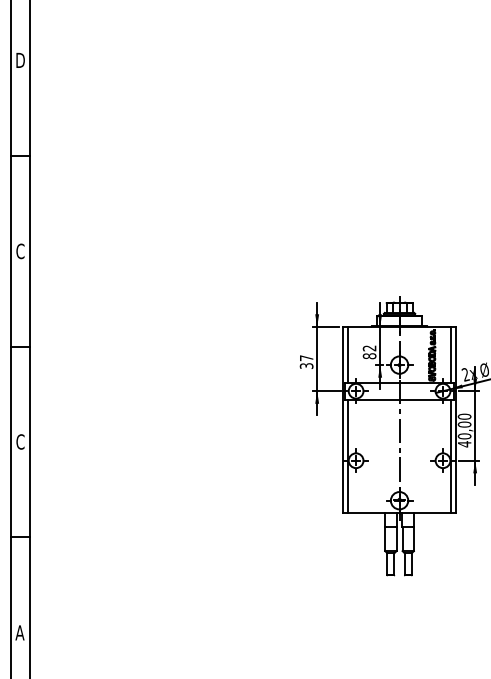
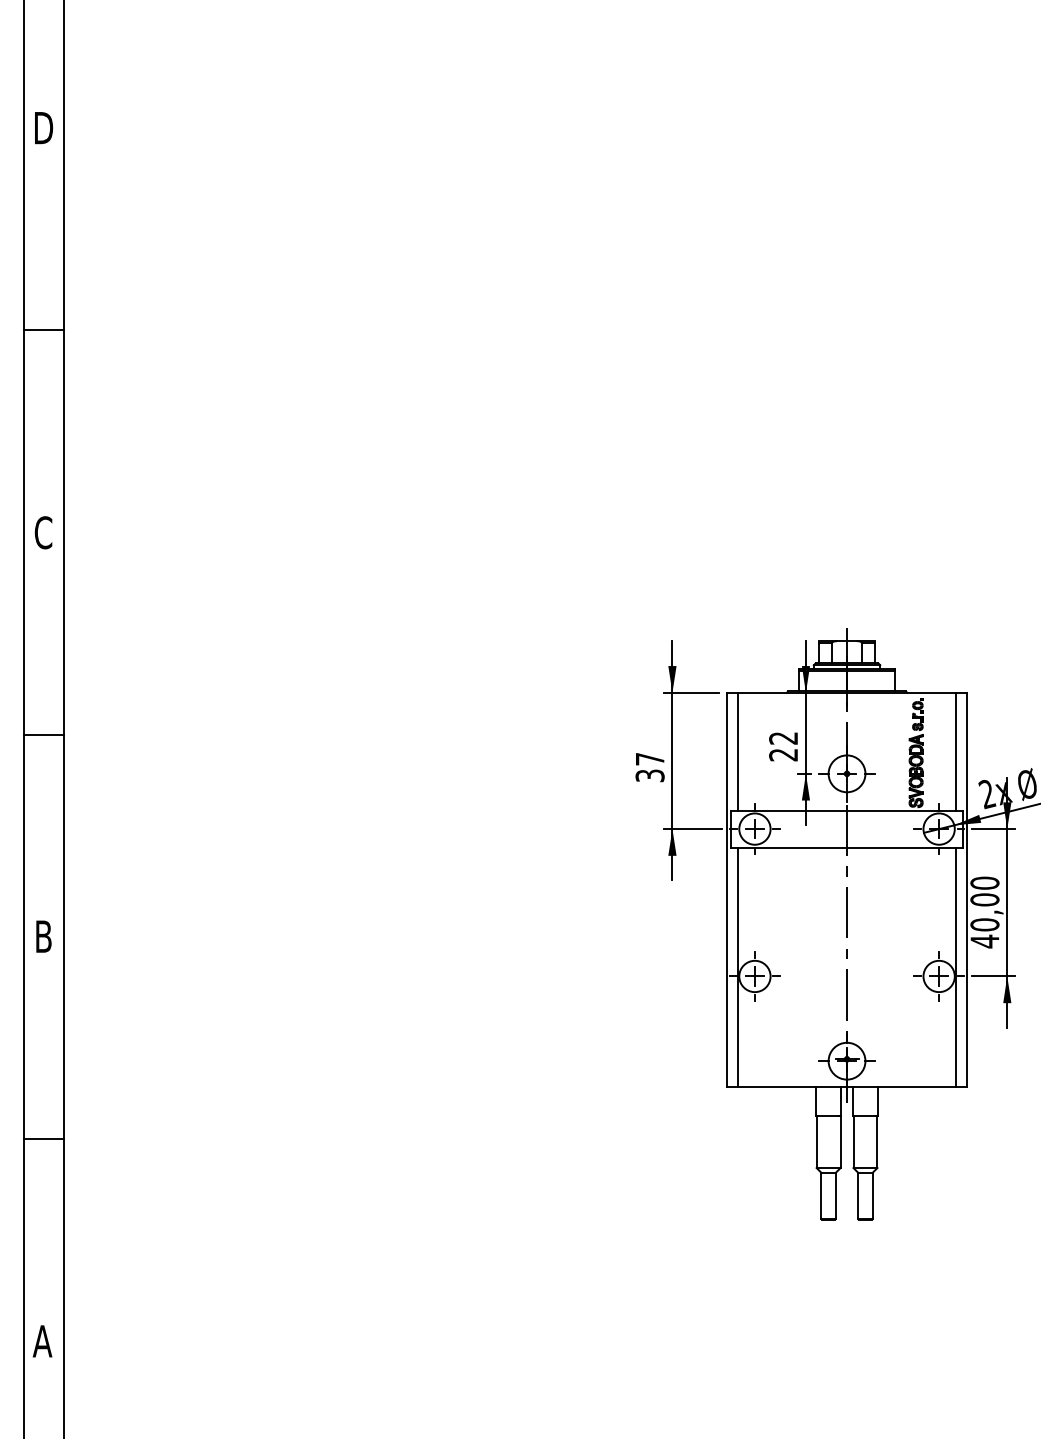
text: (369, 356) -> (783, 755), 82 -> 22
text: (20, 441) -> (43, 935), C -> B

